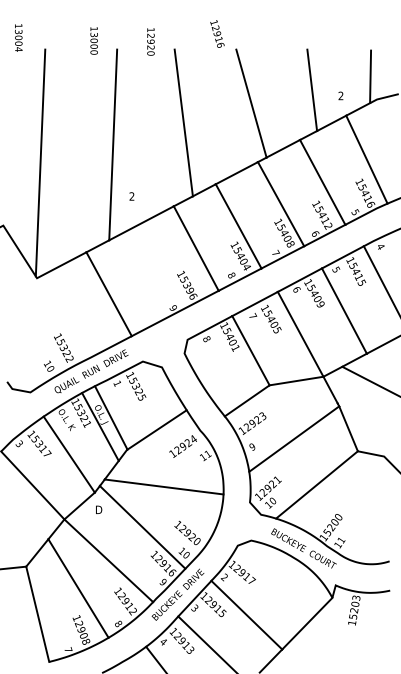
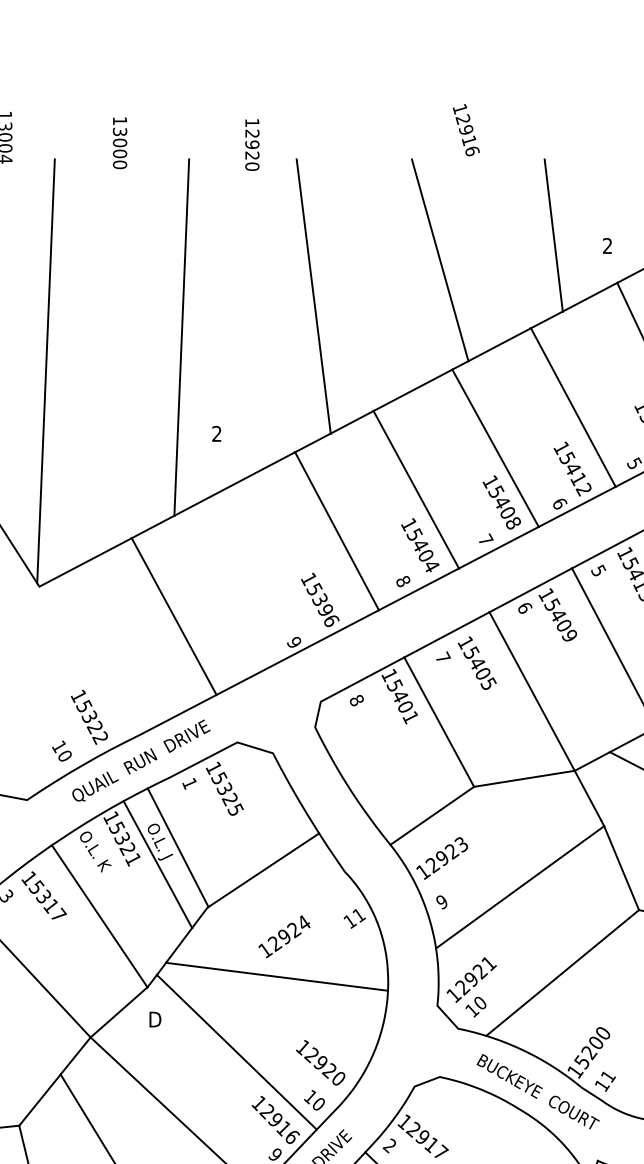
text: (217, 33) -> (466, 129), moved
text: (93, 40) -> (118, 142), moved
text: (182, 446) -> (283, 936), moved

